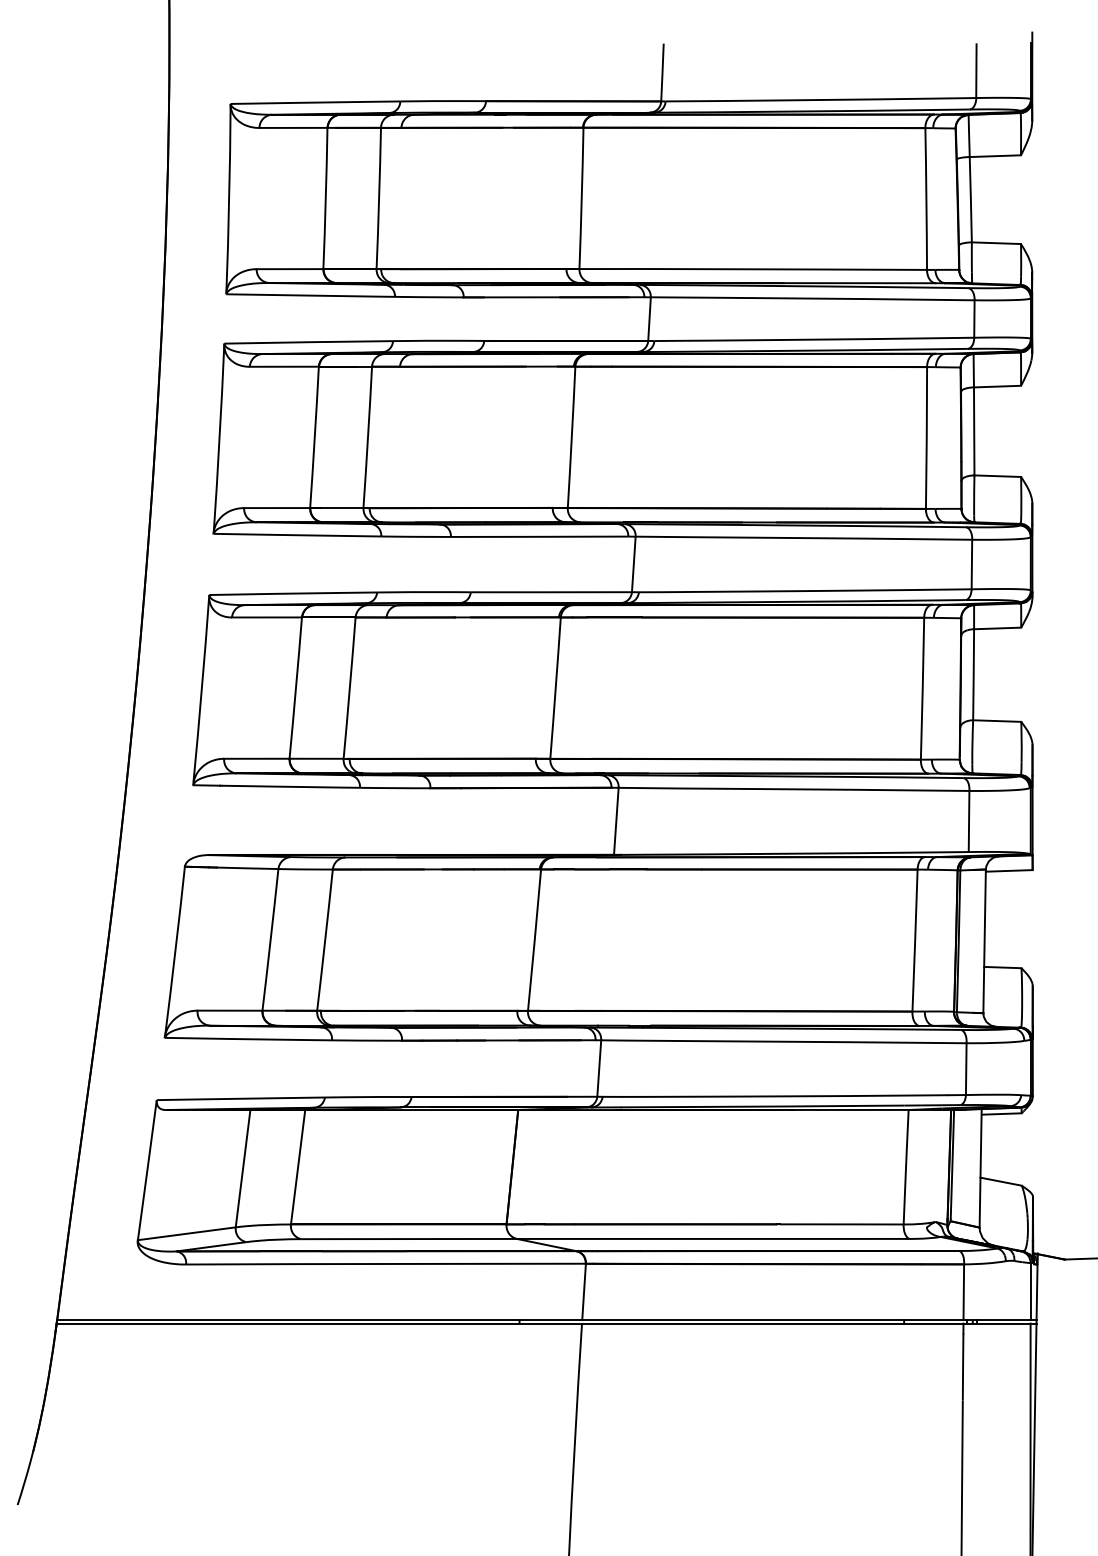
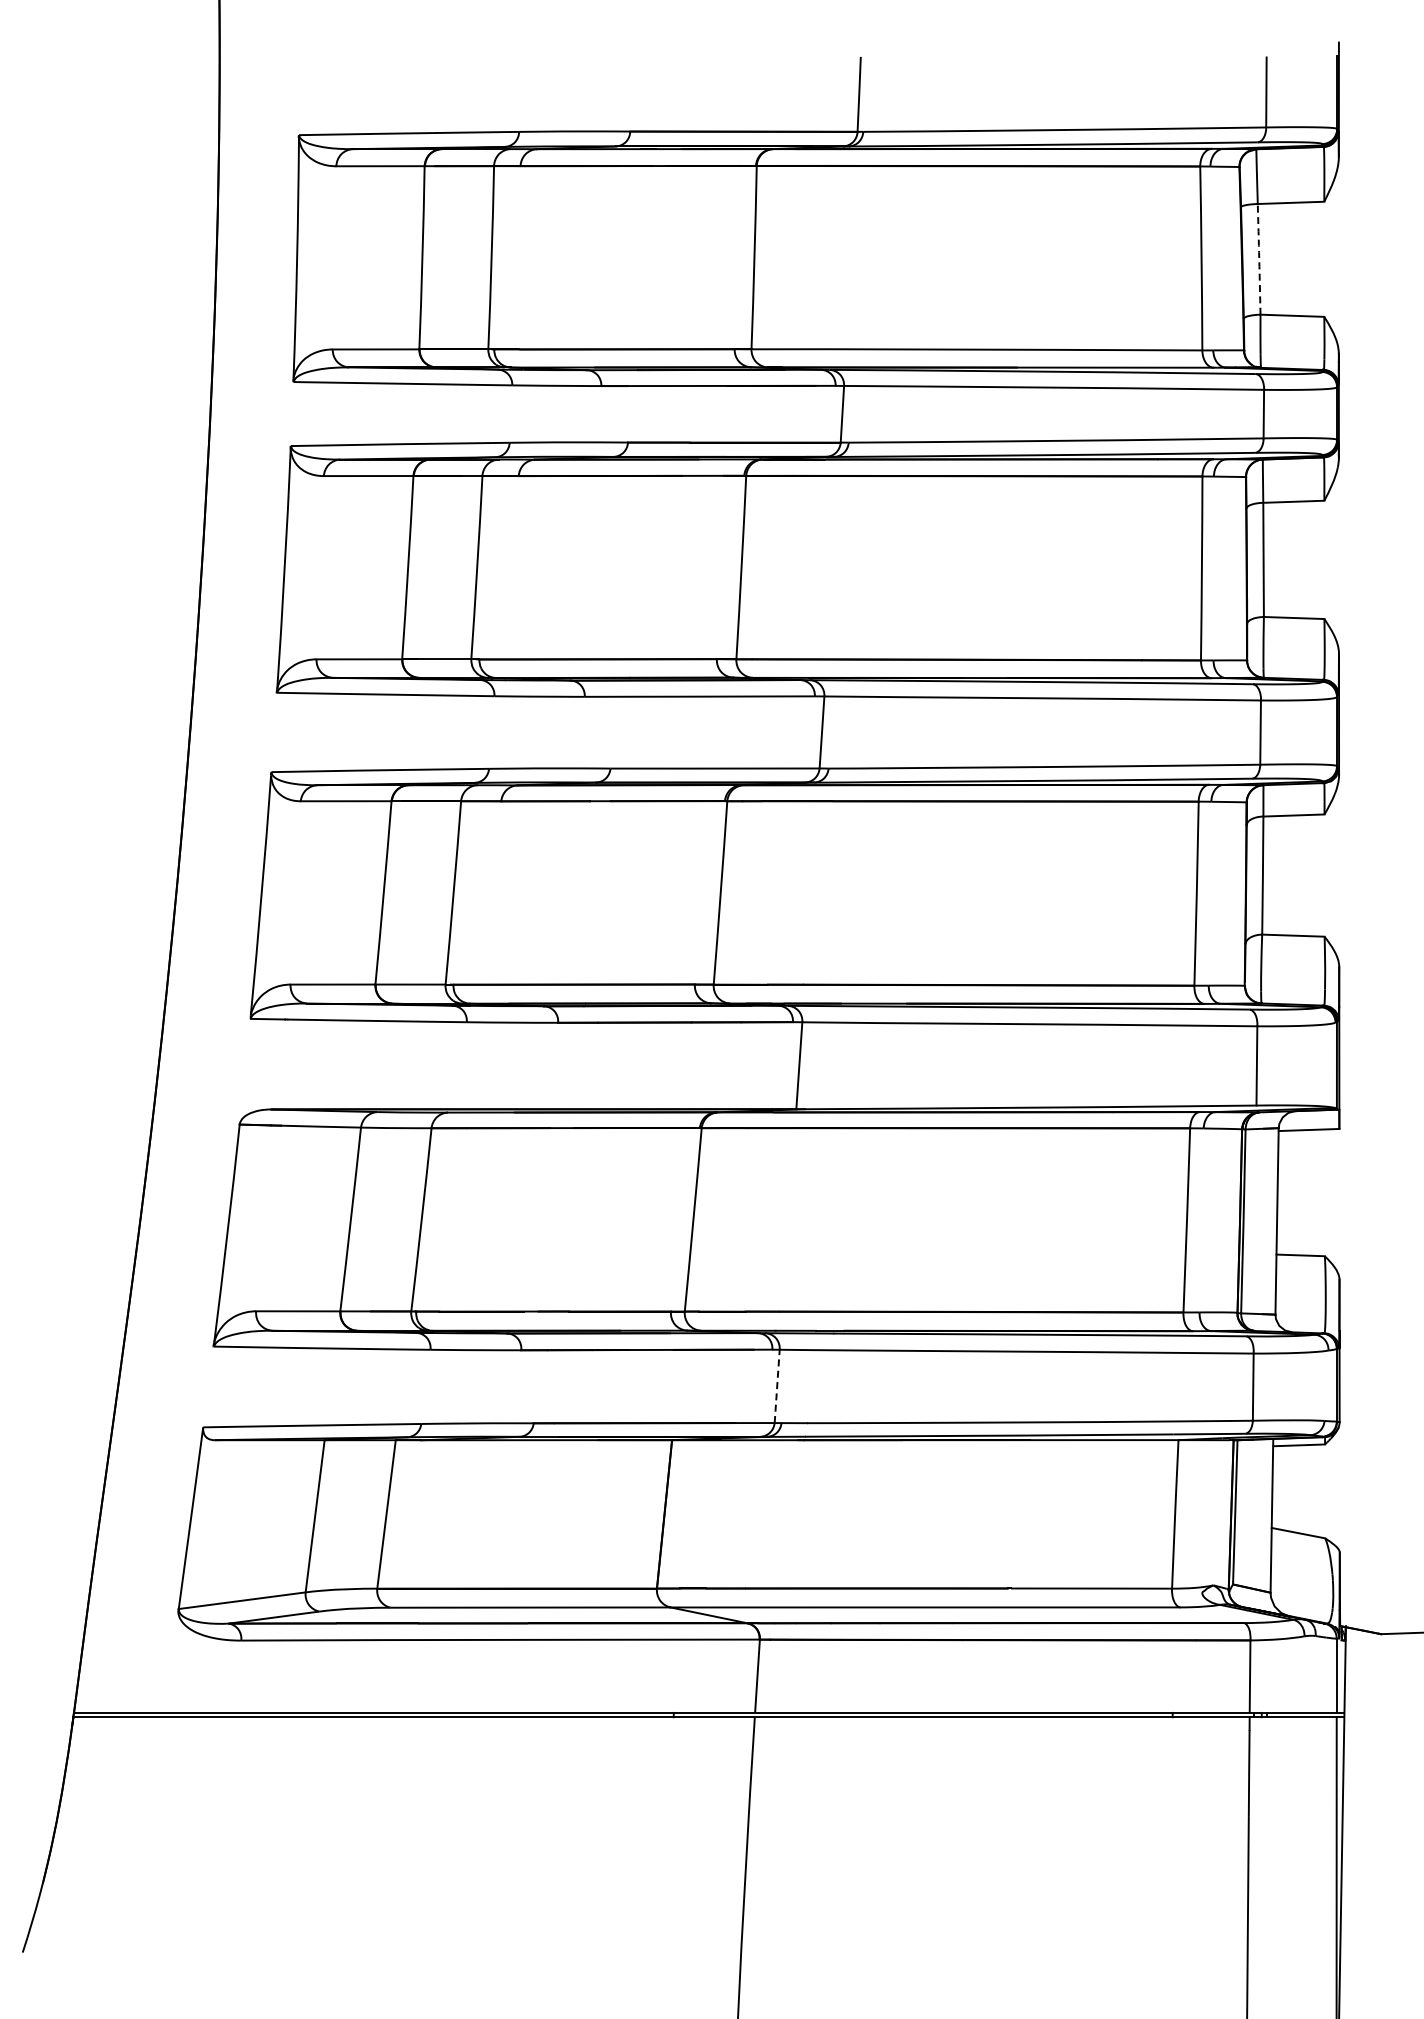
arc: (971, 199) -> (1259, 259), solid -> dashed
line: (599, 1068) -> (777, 1386), solid -> dashed

